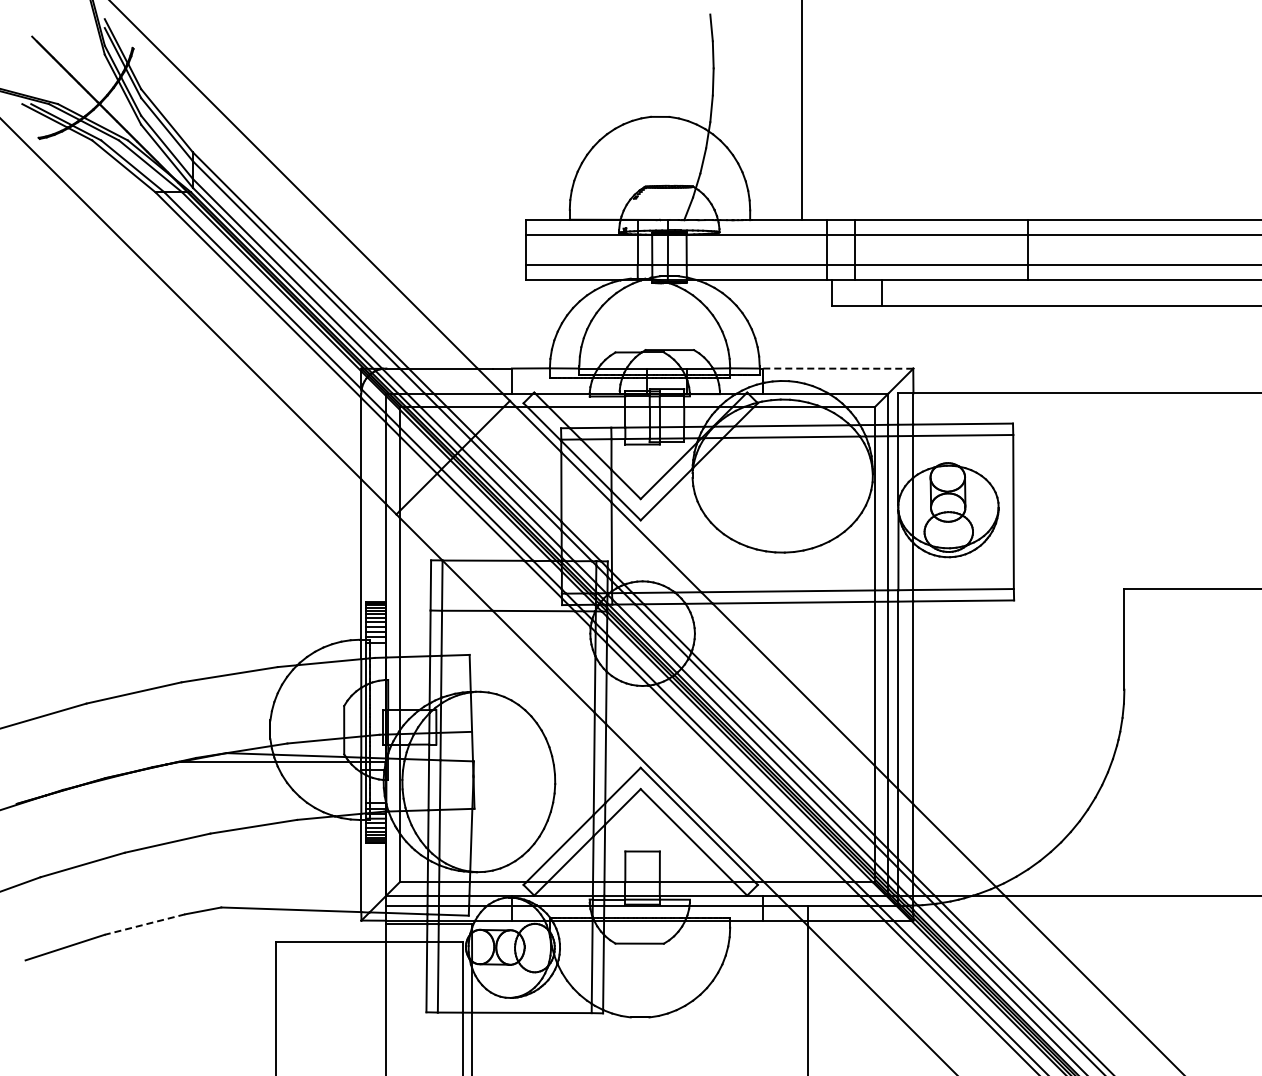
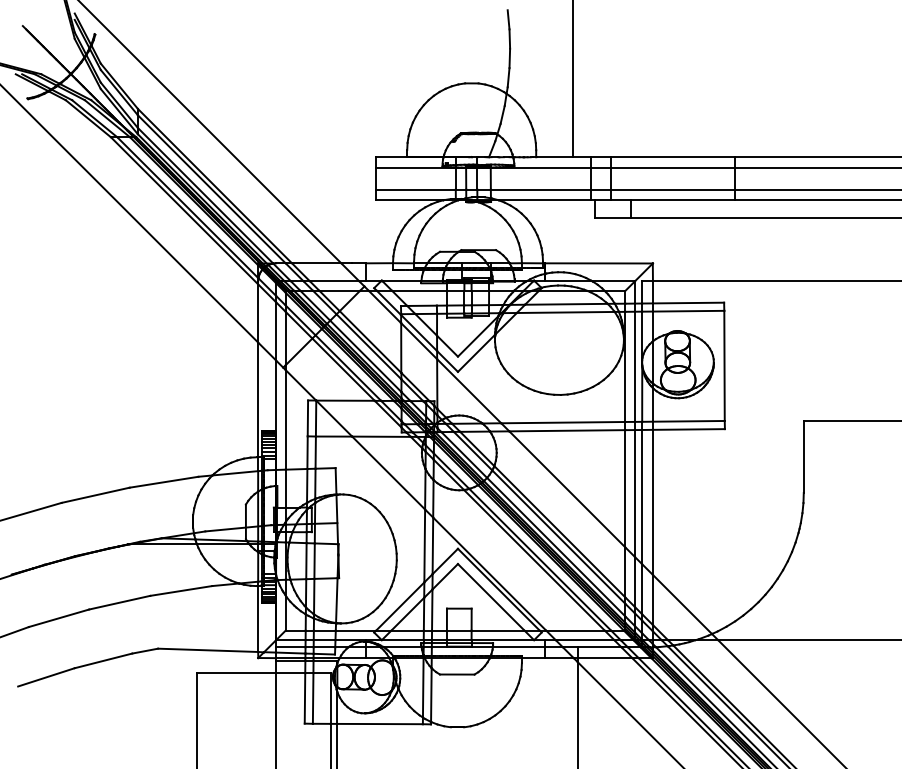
line: (837, 368) -> (598, 263), dashed -> solid
line: (144, 924) -> (103, 660), dashed -> solid

